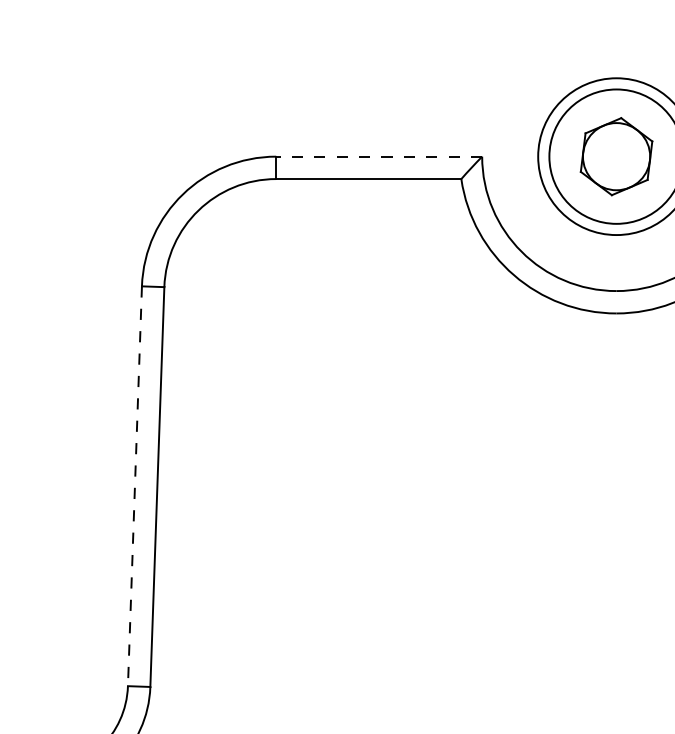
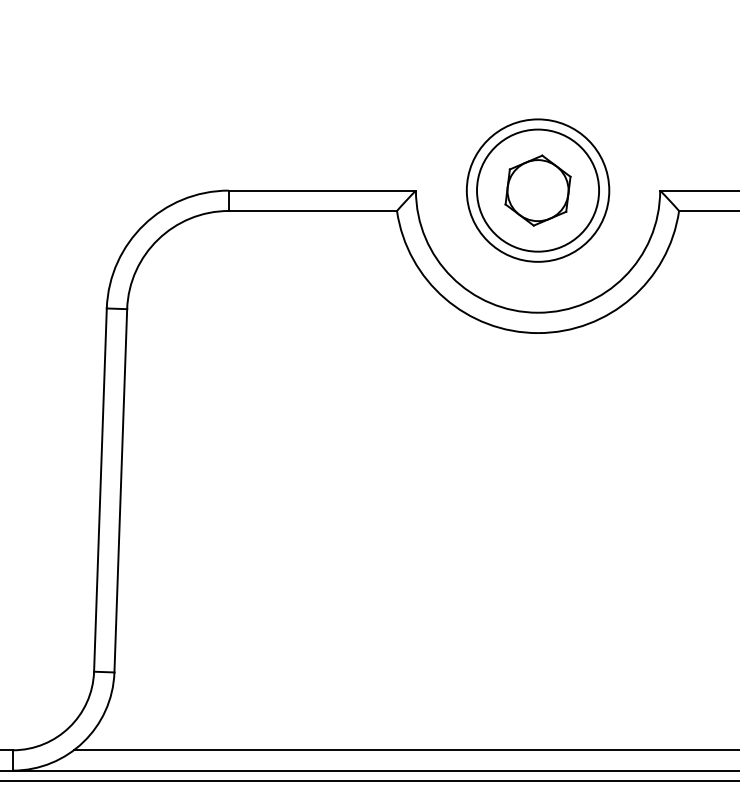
line: (379, 156) -> (322, 190), dashed -> solid
line: (135, 486) -> (100, 490), dashed -> solid

